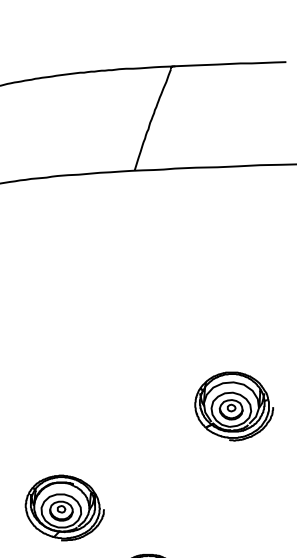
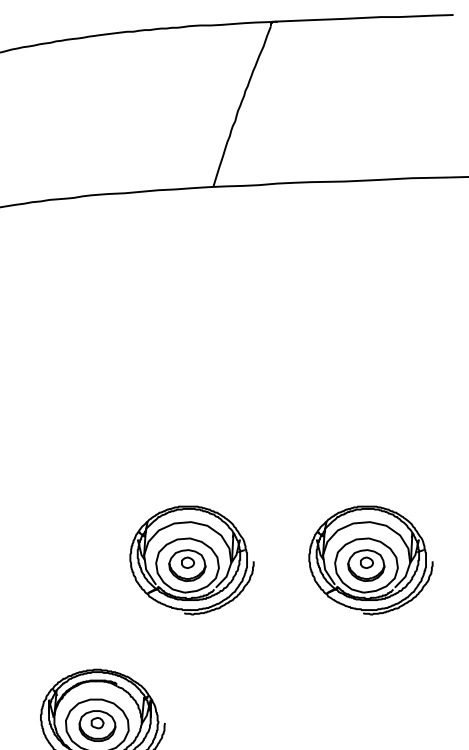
part: (120, 406) -> (190, 560), added

